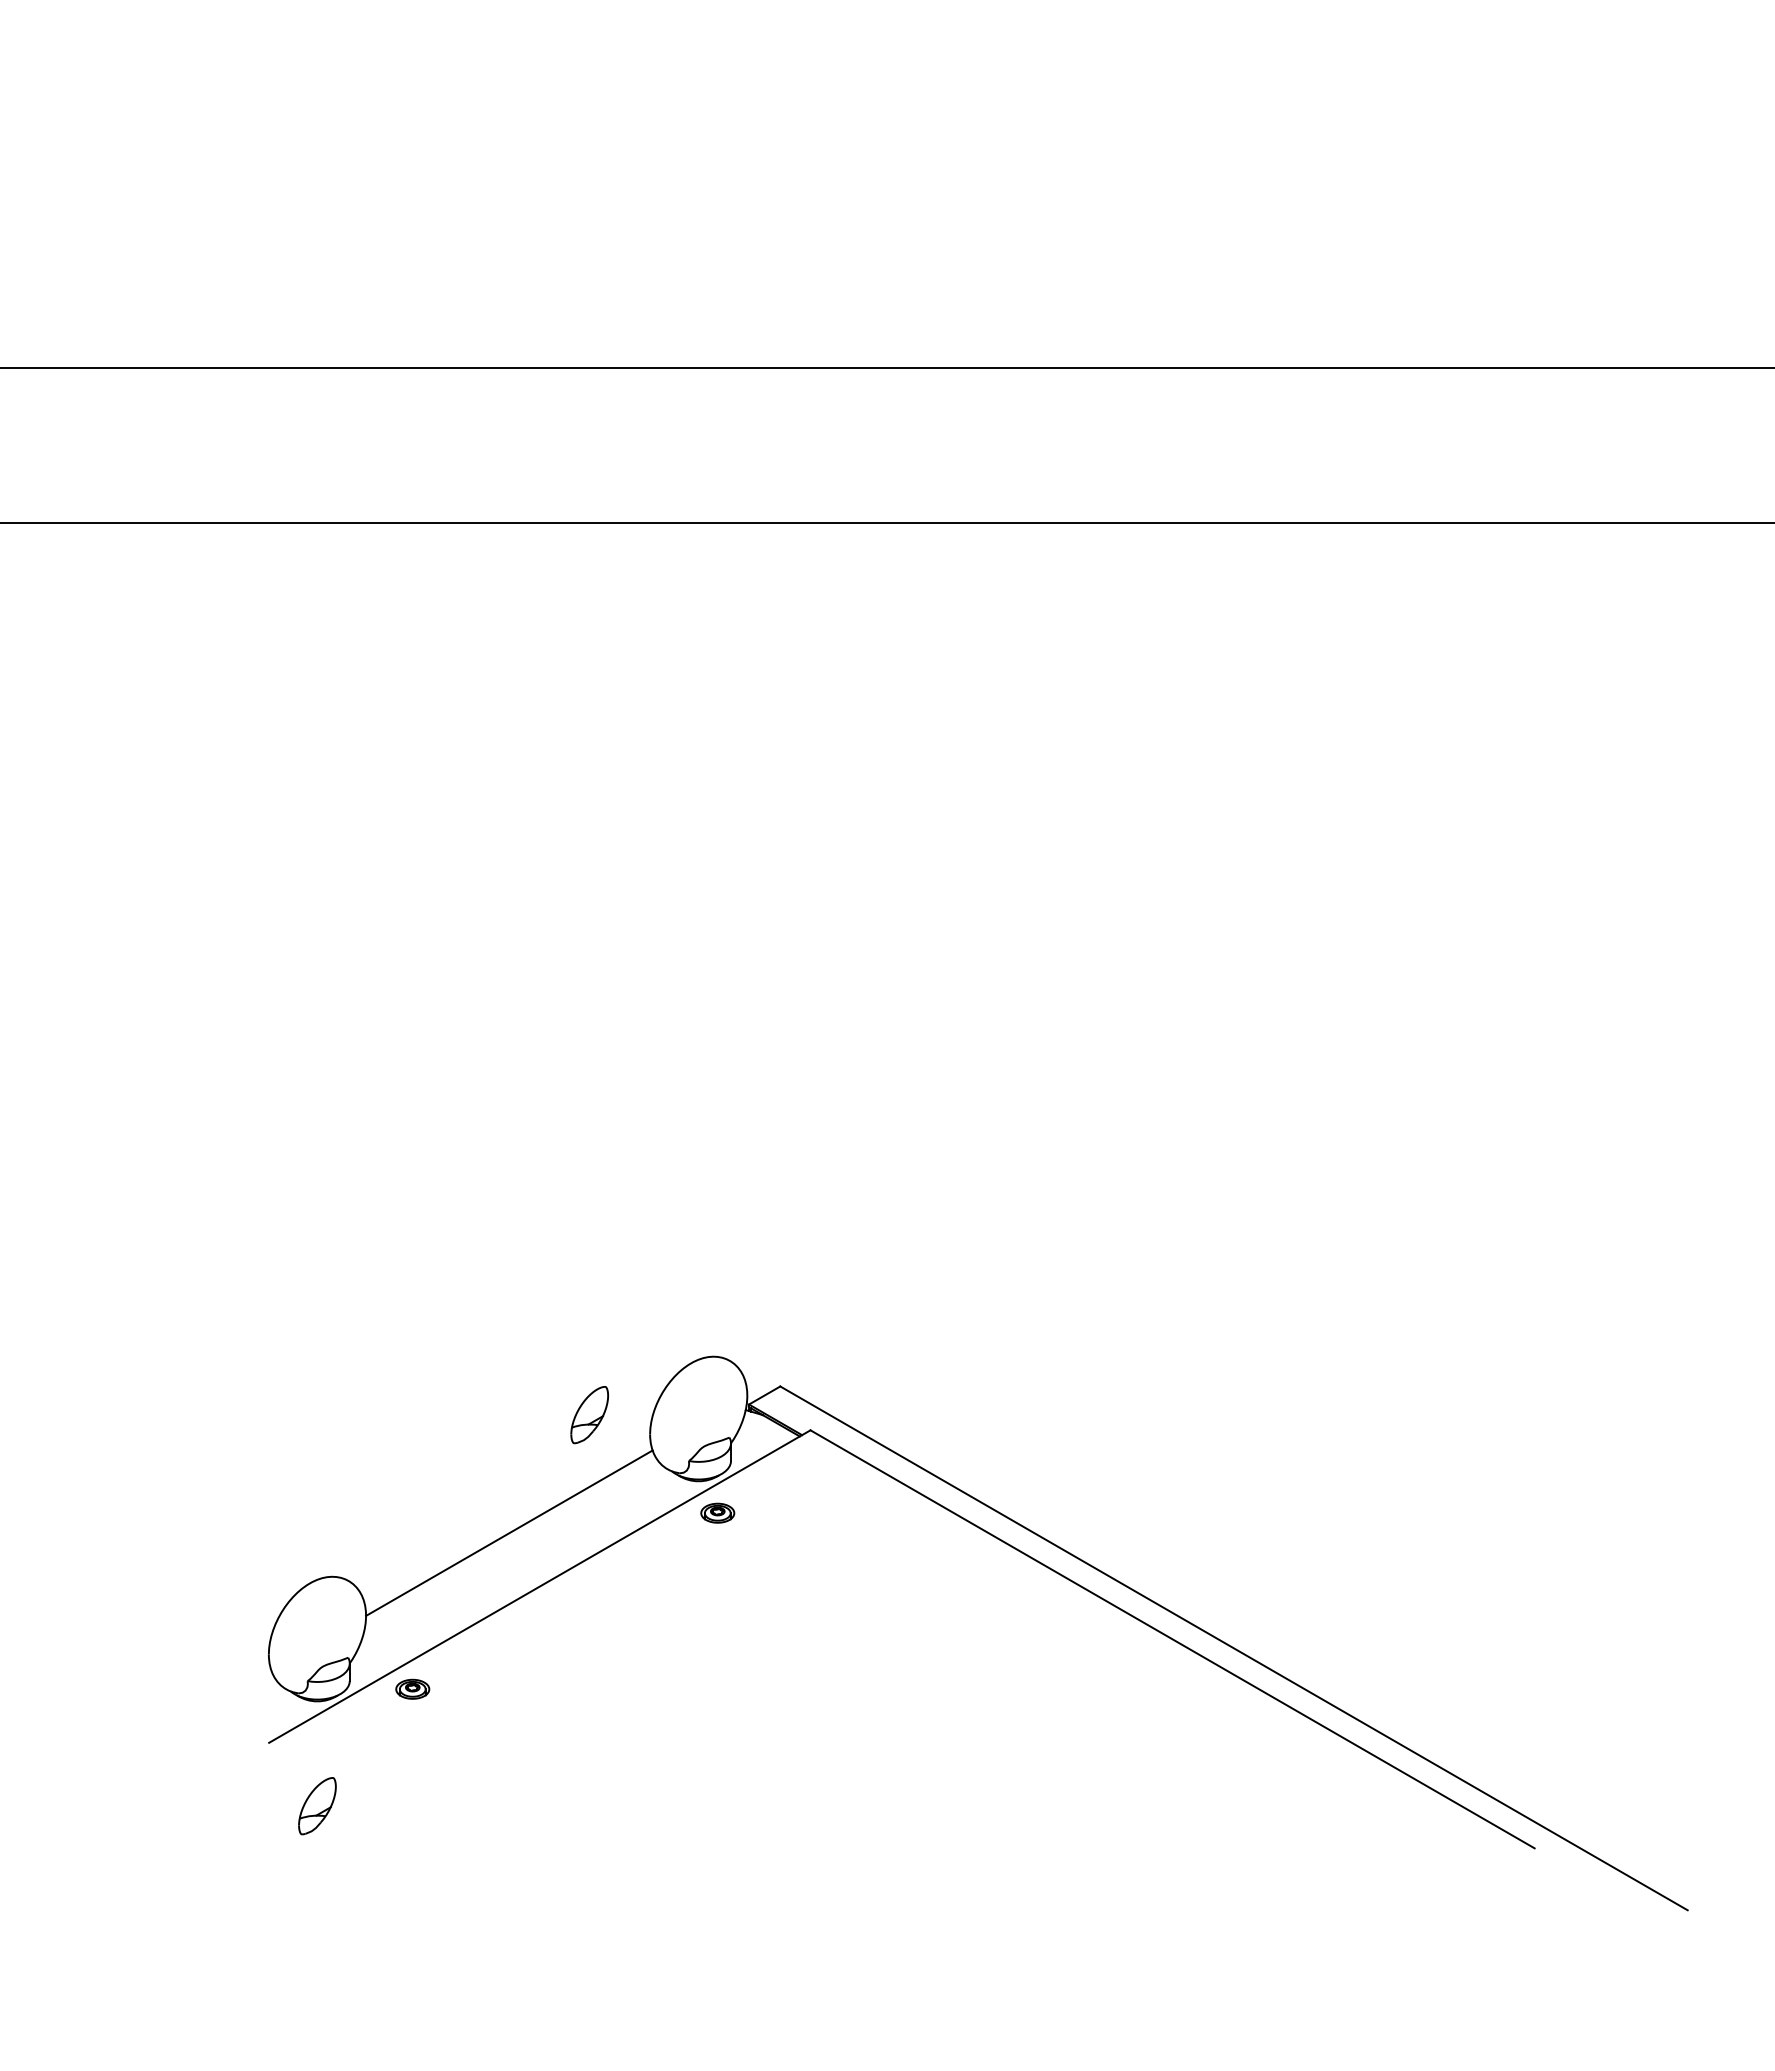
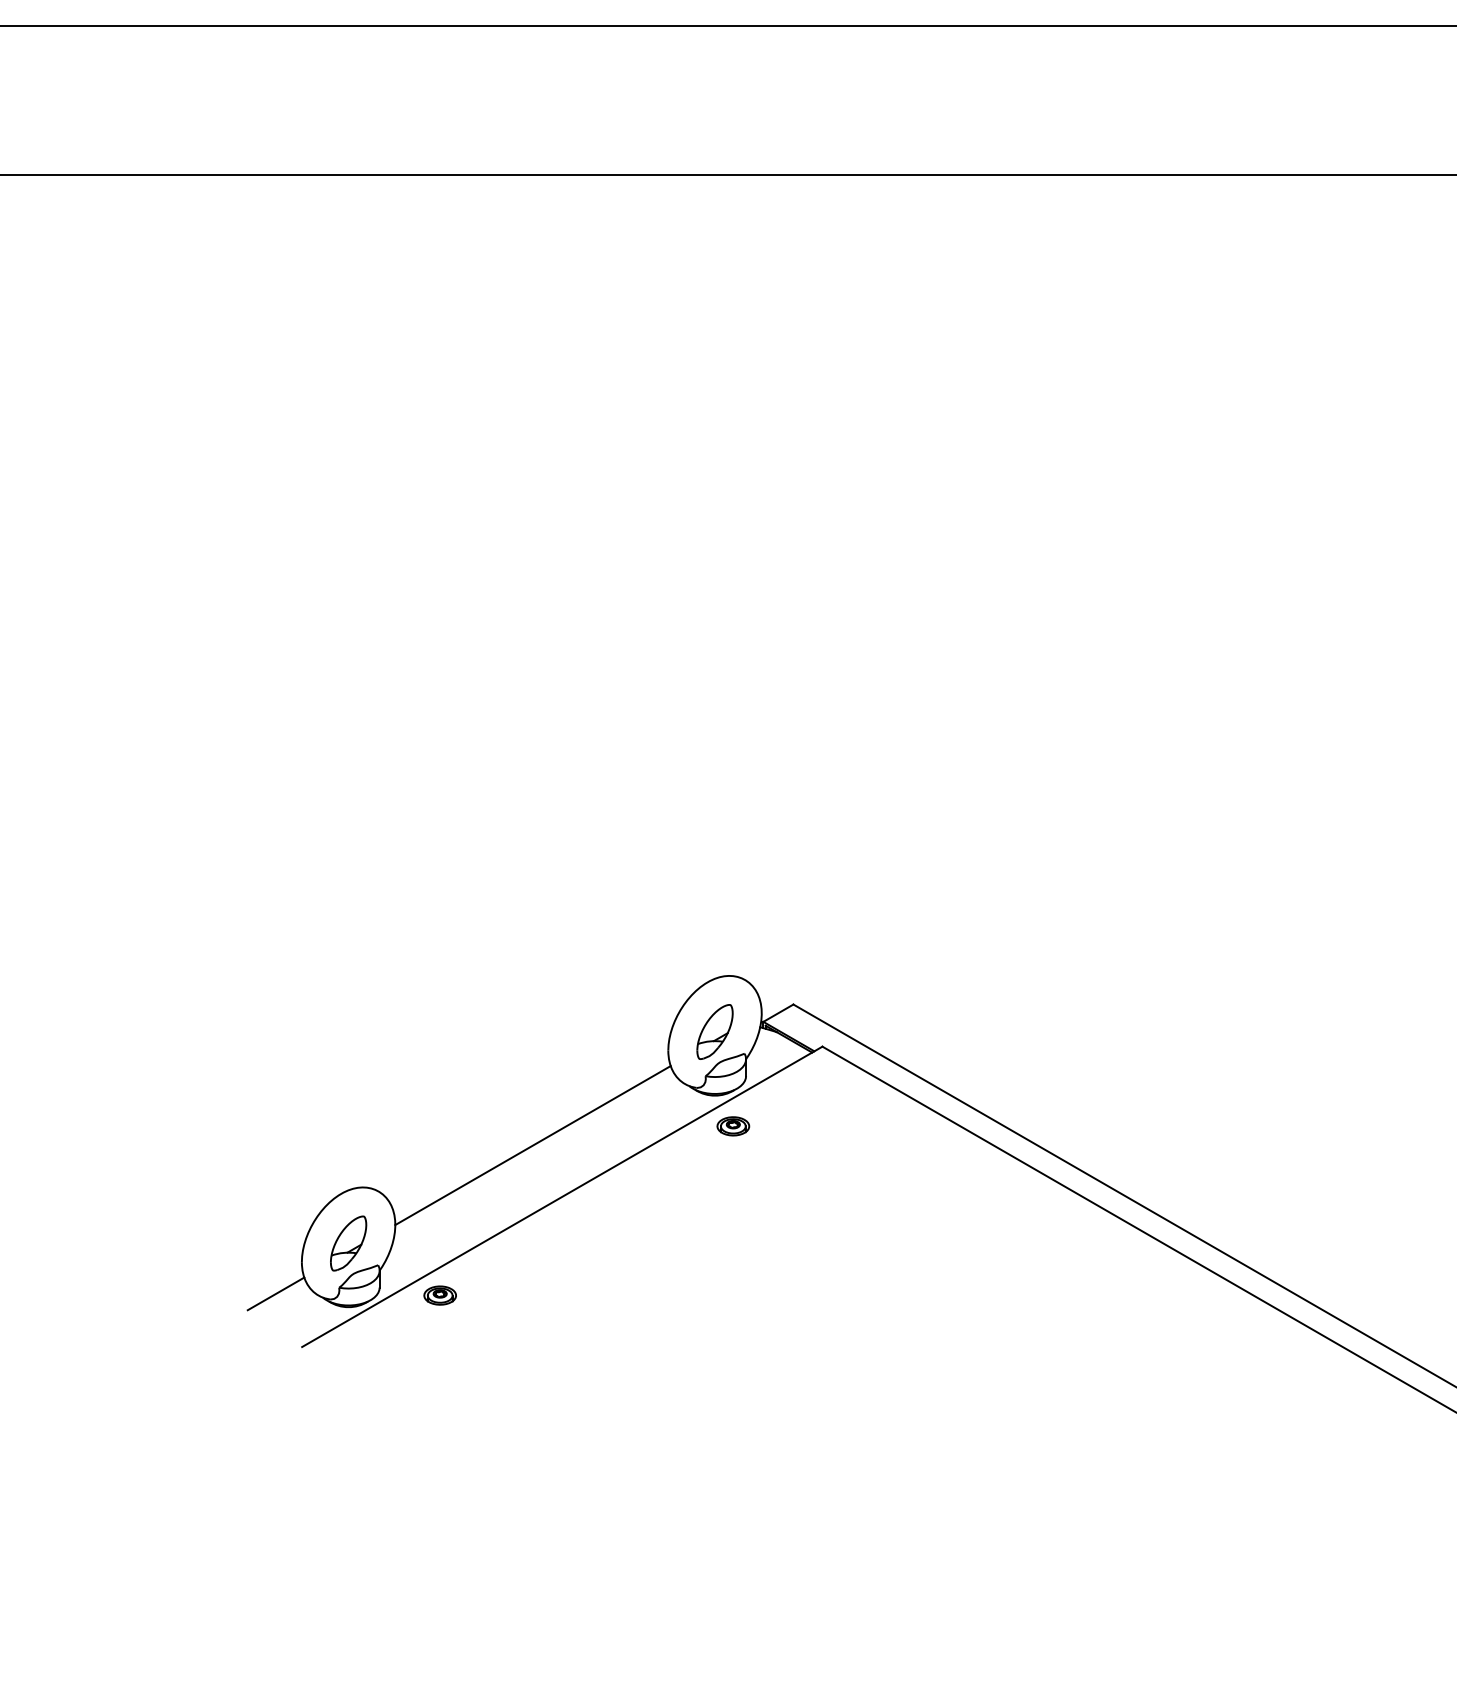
part: (589, 1415) -> (714, 1032), moved
line: (241, 1687) -> (275, 1293), added
part: (317, 1806) -> (348, 1243), moved

